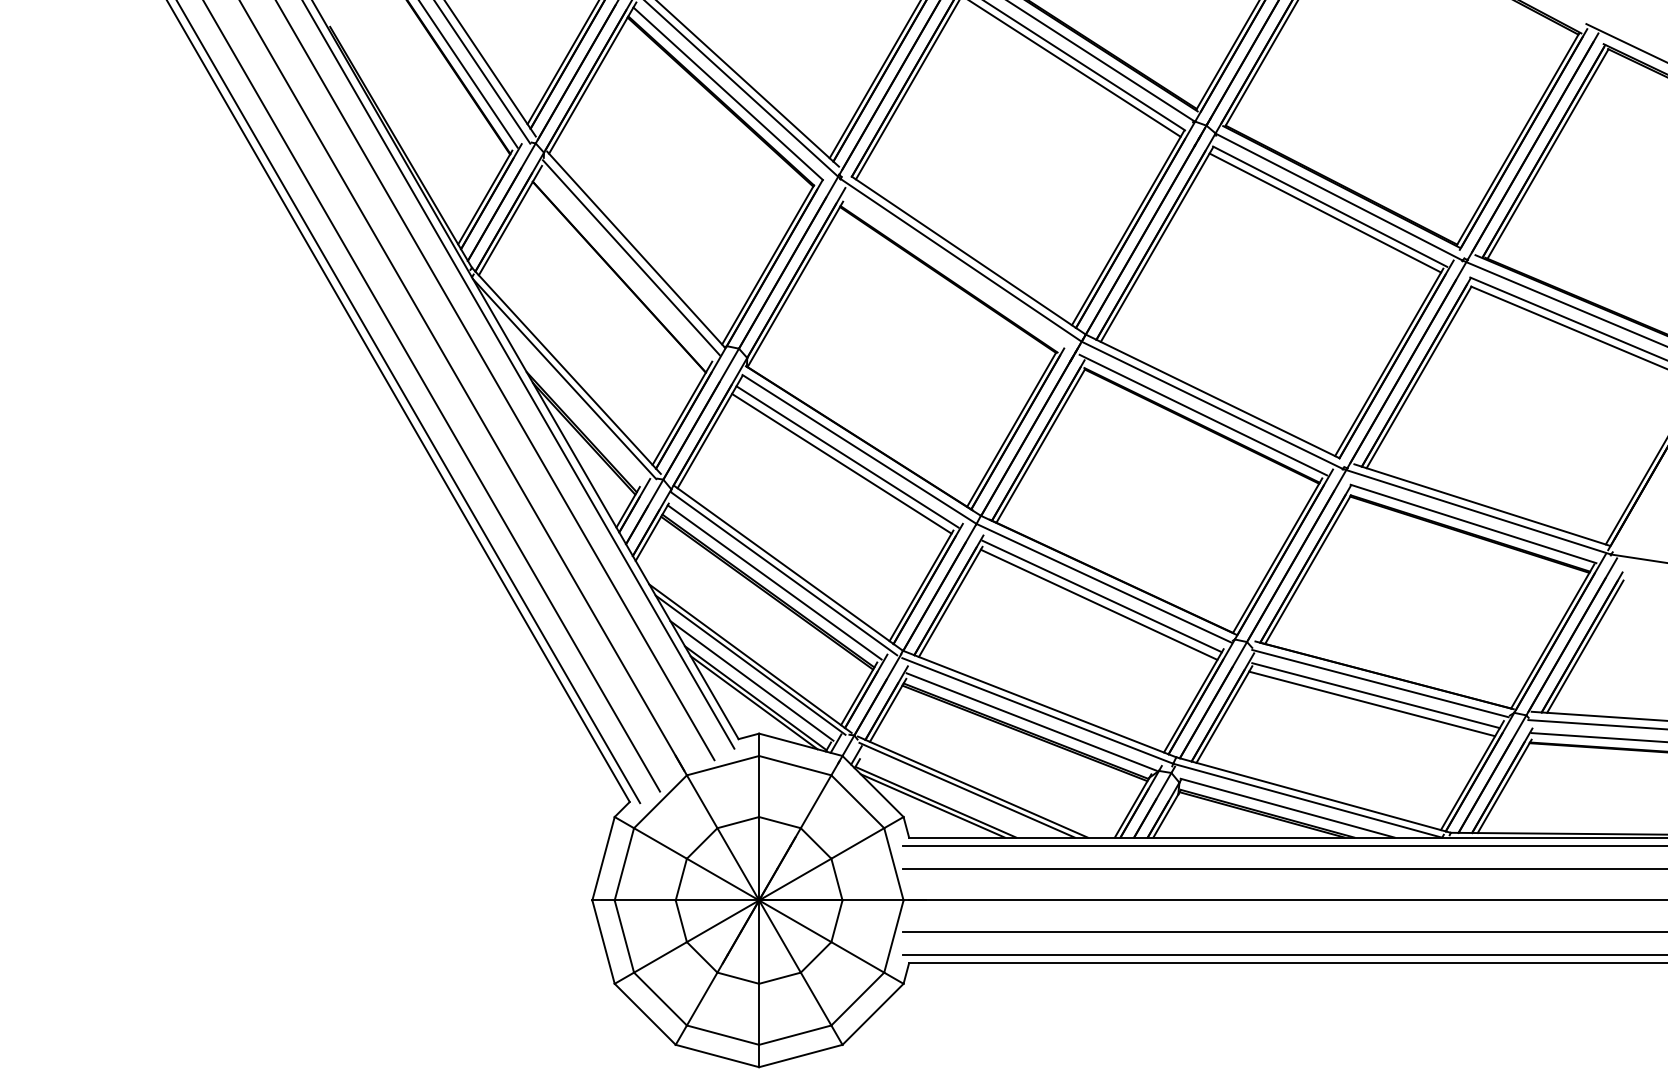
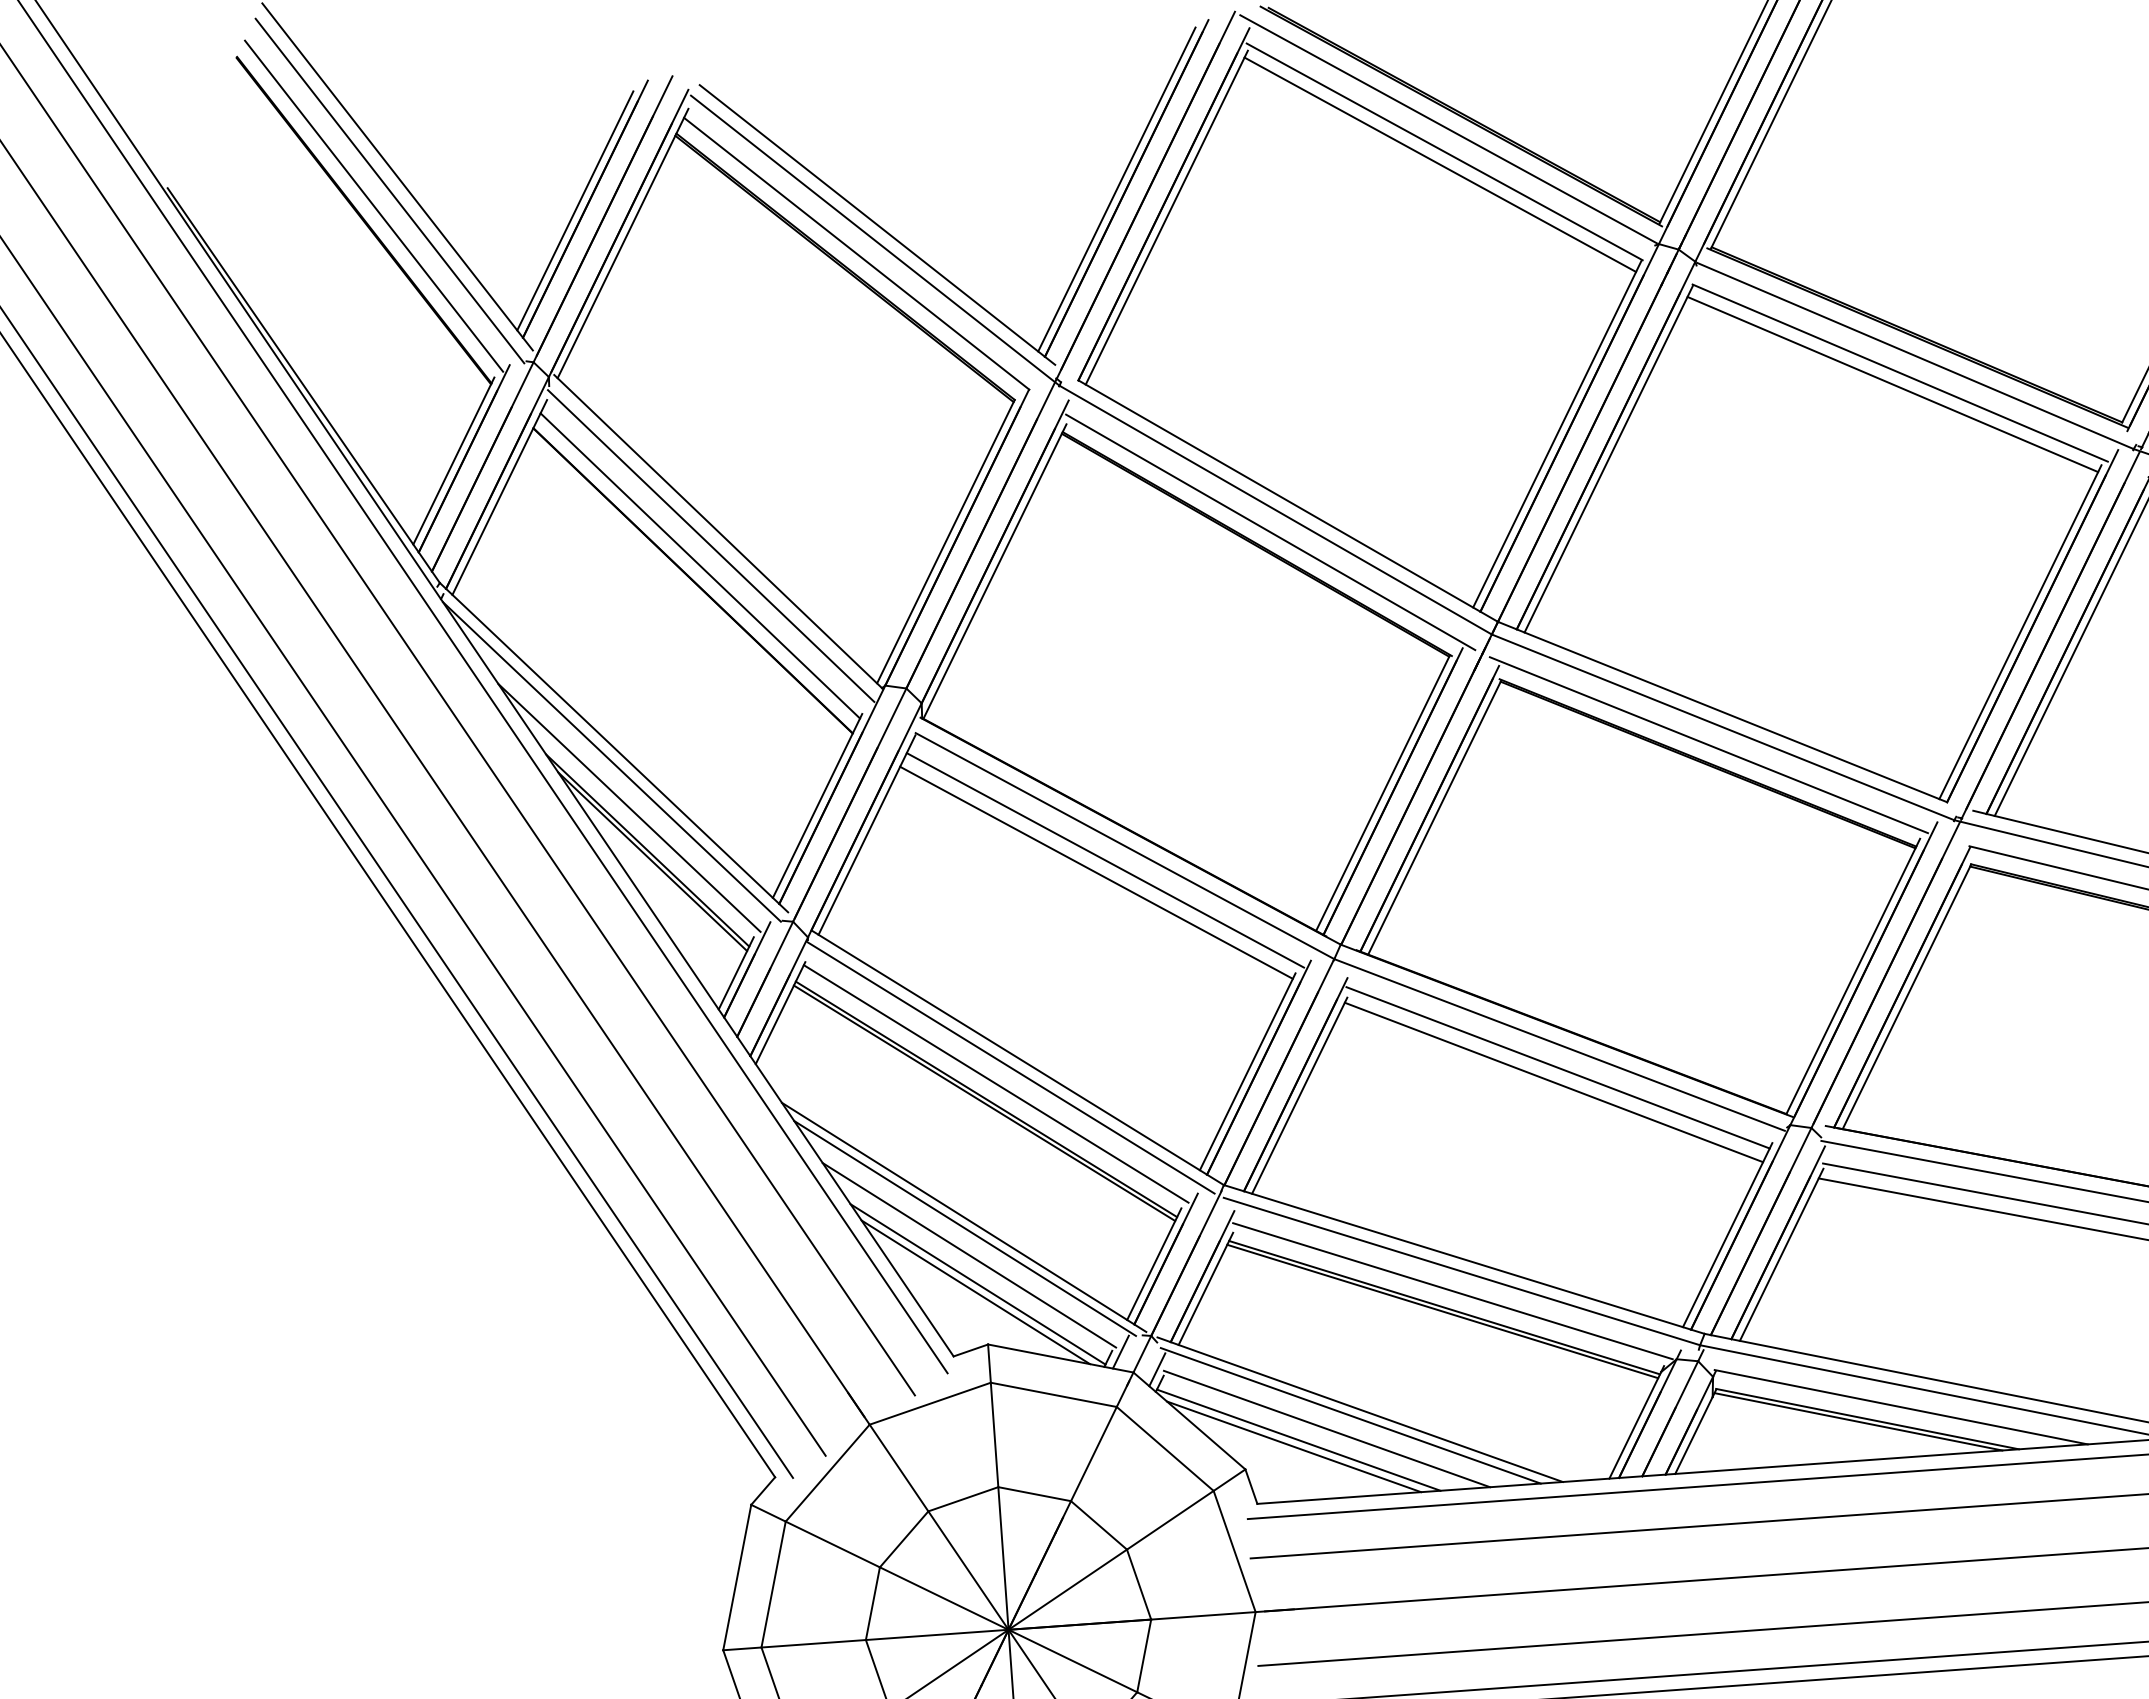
line: (623, 268) -> (699, 565), added
line: (957, 273) -> (1270, 533), added
line: (572, 406) -> (628, 807), added
line: (952, 796) -> (1326, 1428), added

